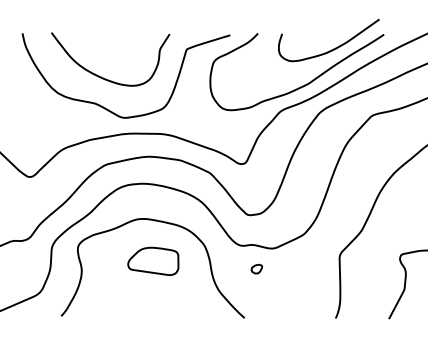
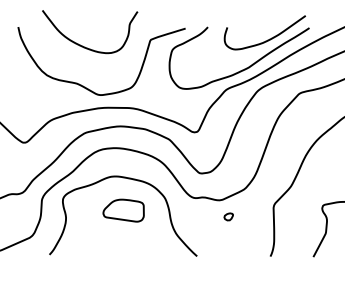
curve: (101, 76) -> (82, 45), moved
part: (256, 268) -> (228, 216), moved

